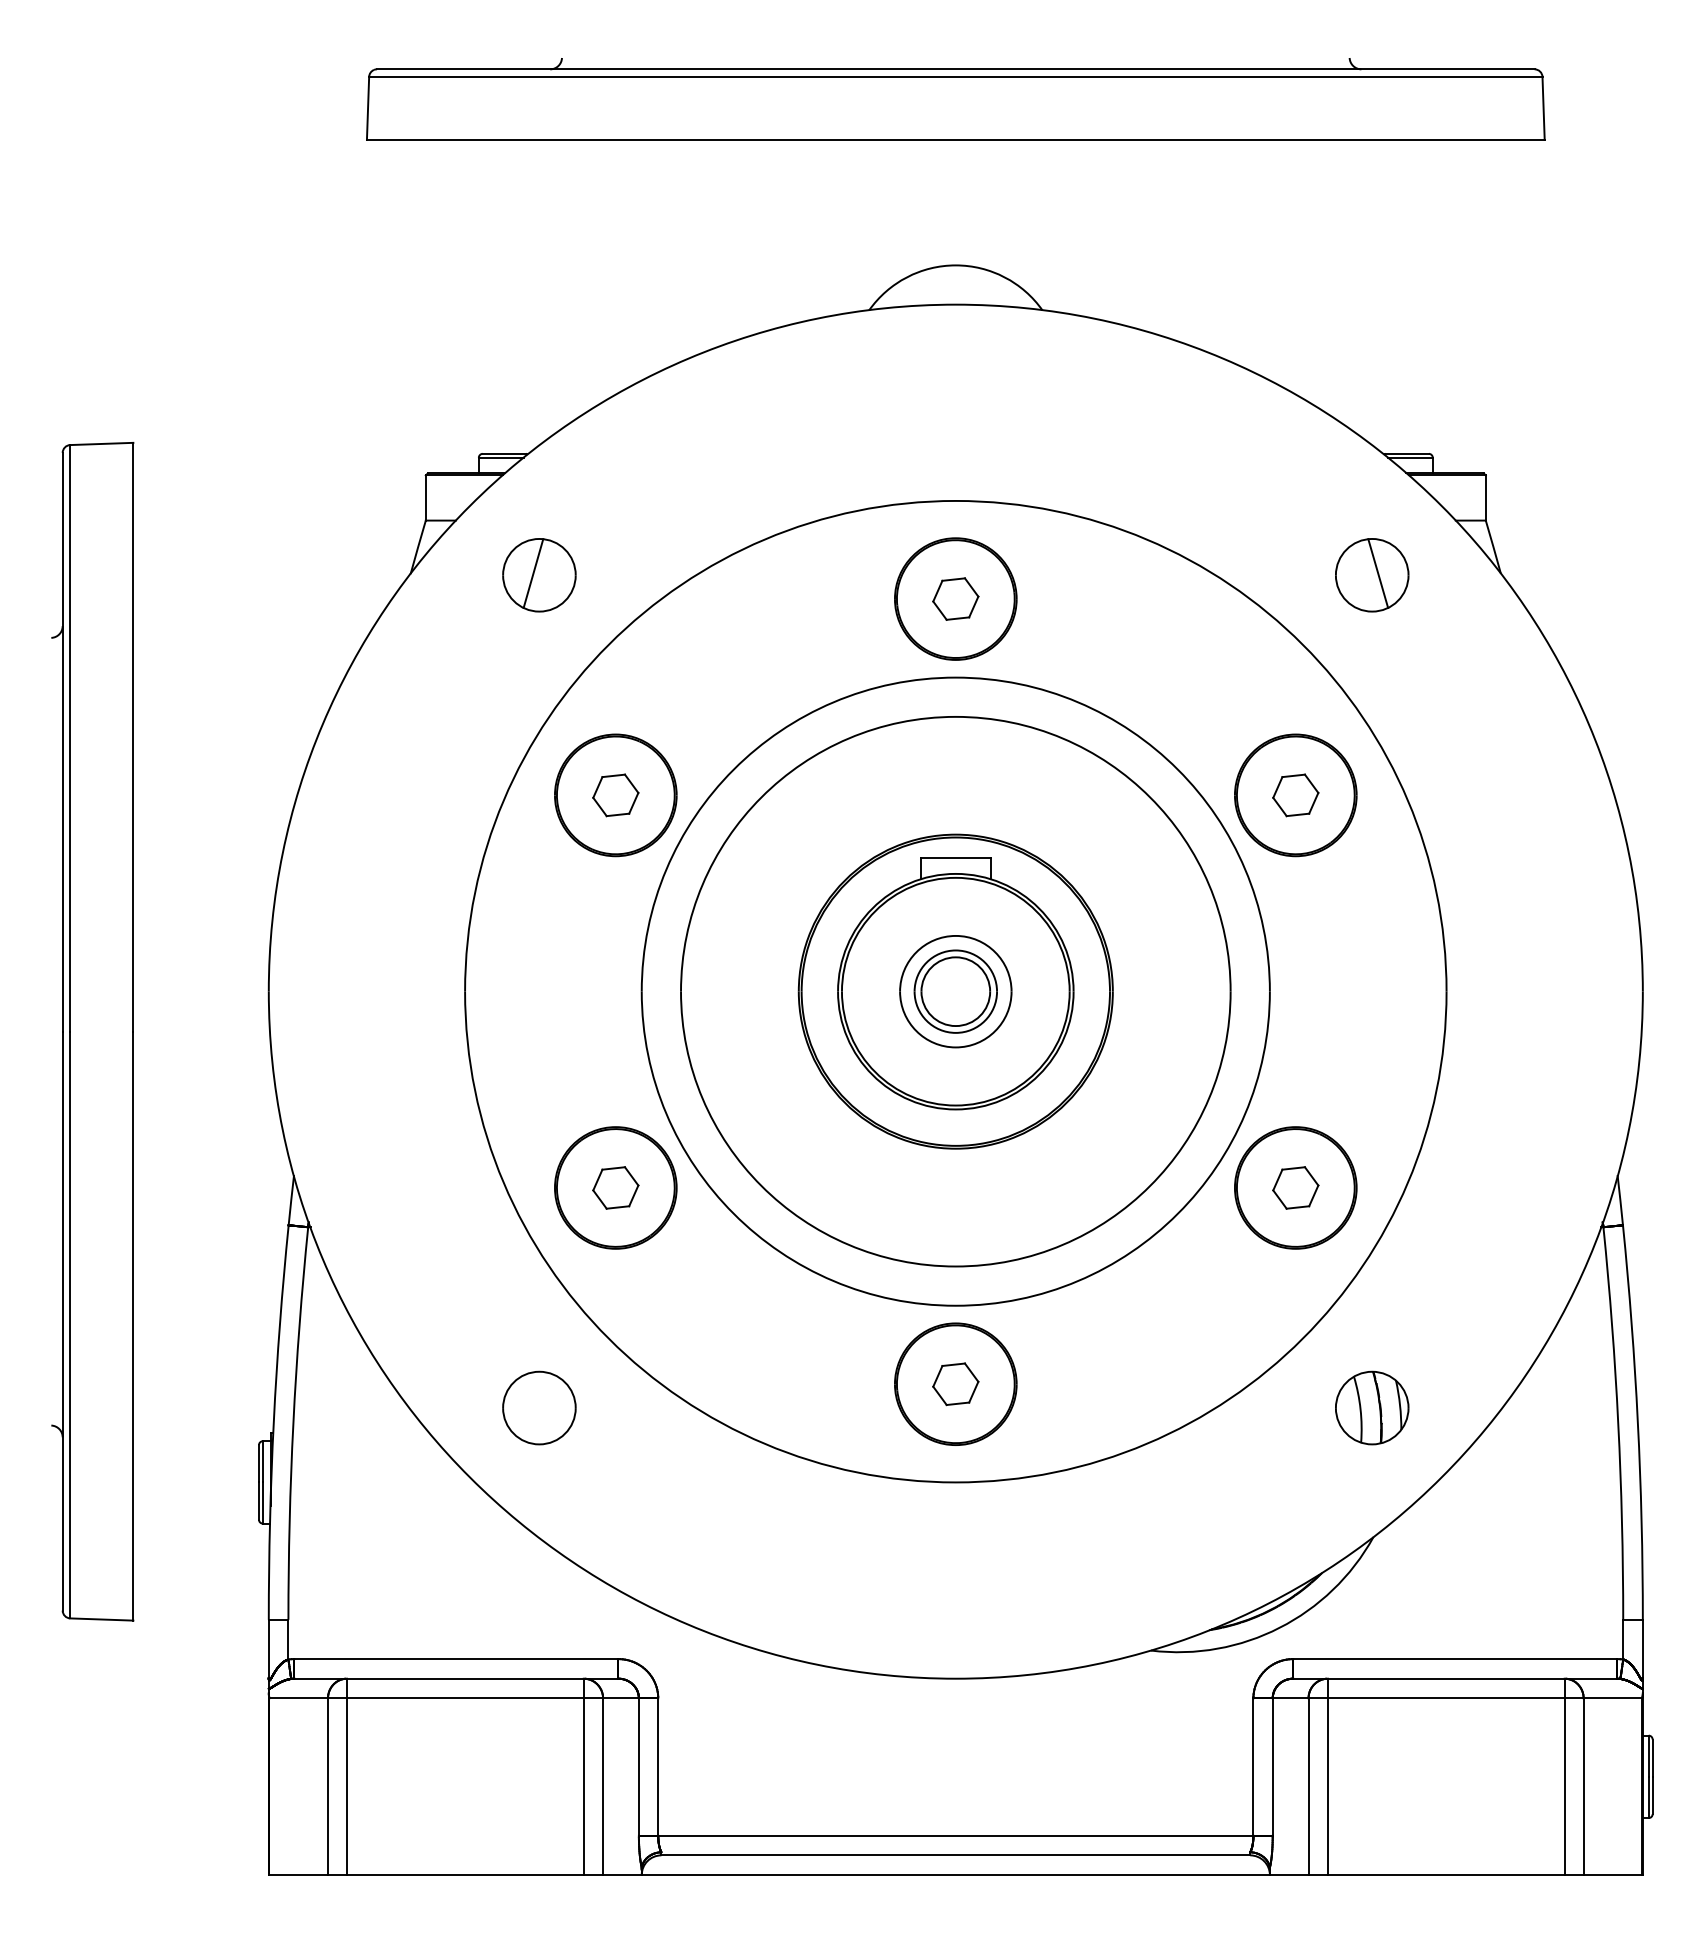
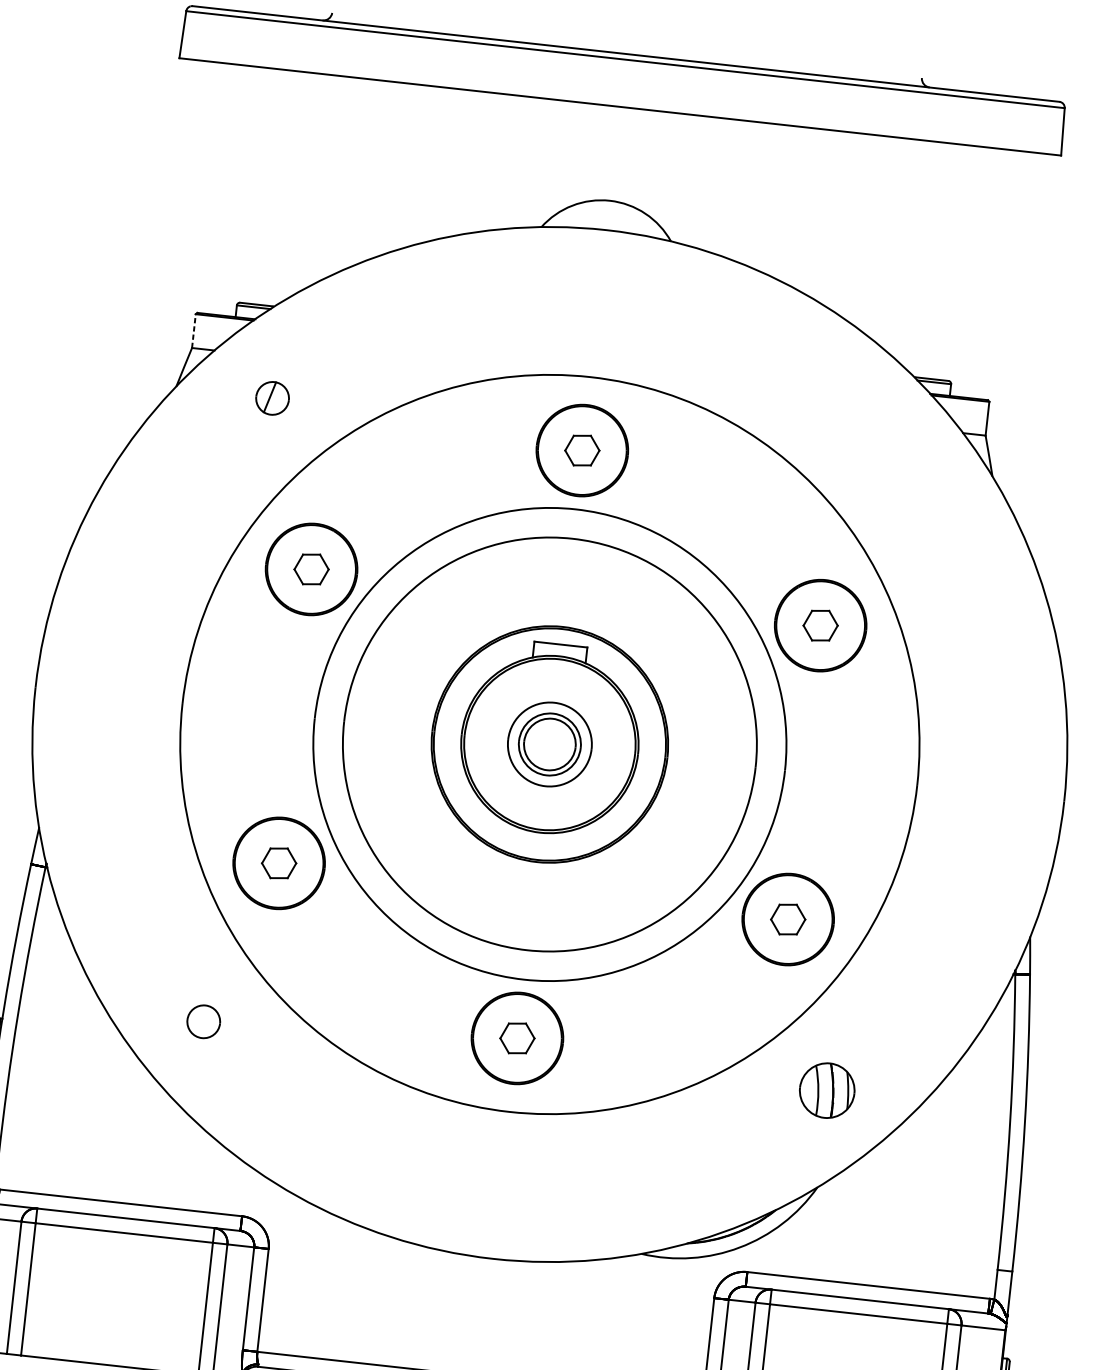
line: (425, 498) -> (193, 331), solid -> dashed
part: (539, 575) -> (272, 398), size x0.6
part: (1372, 575) -> (896, 467), removed
part: (539, 1407) -> (203, 1021), size x0.6

